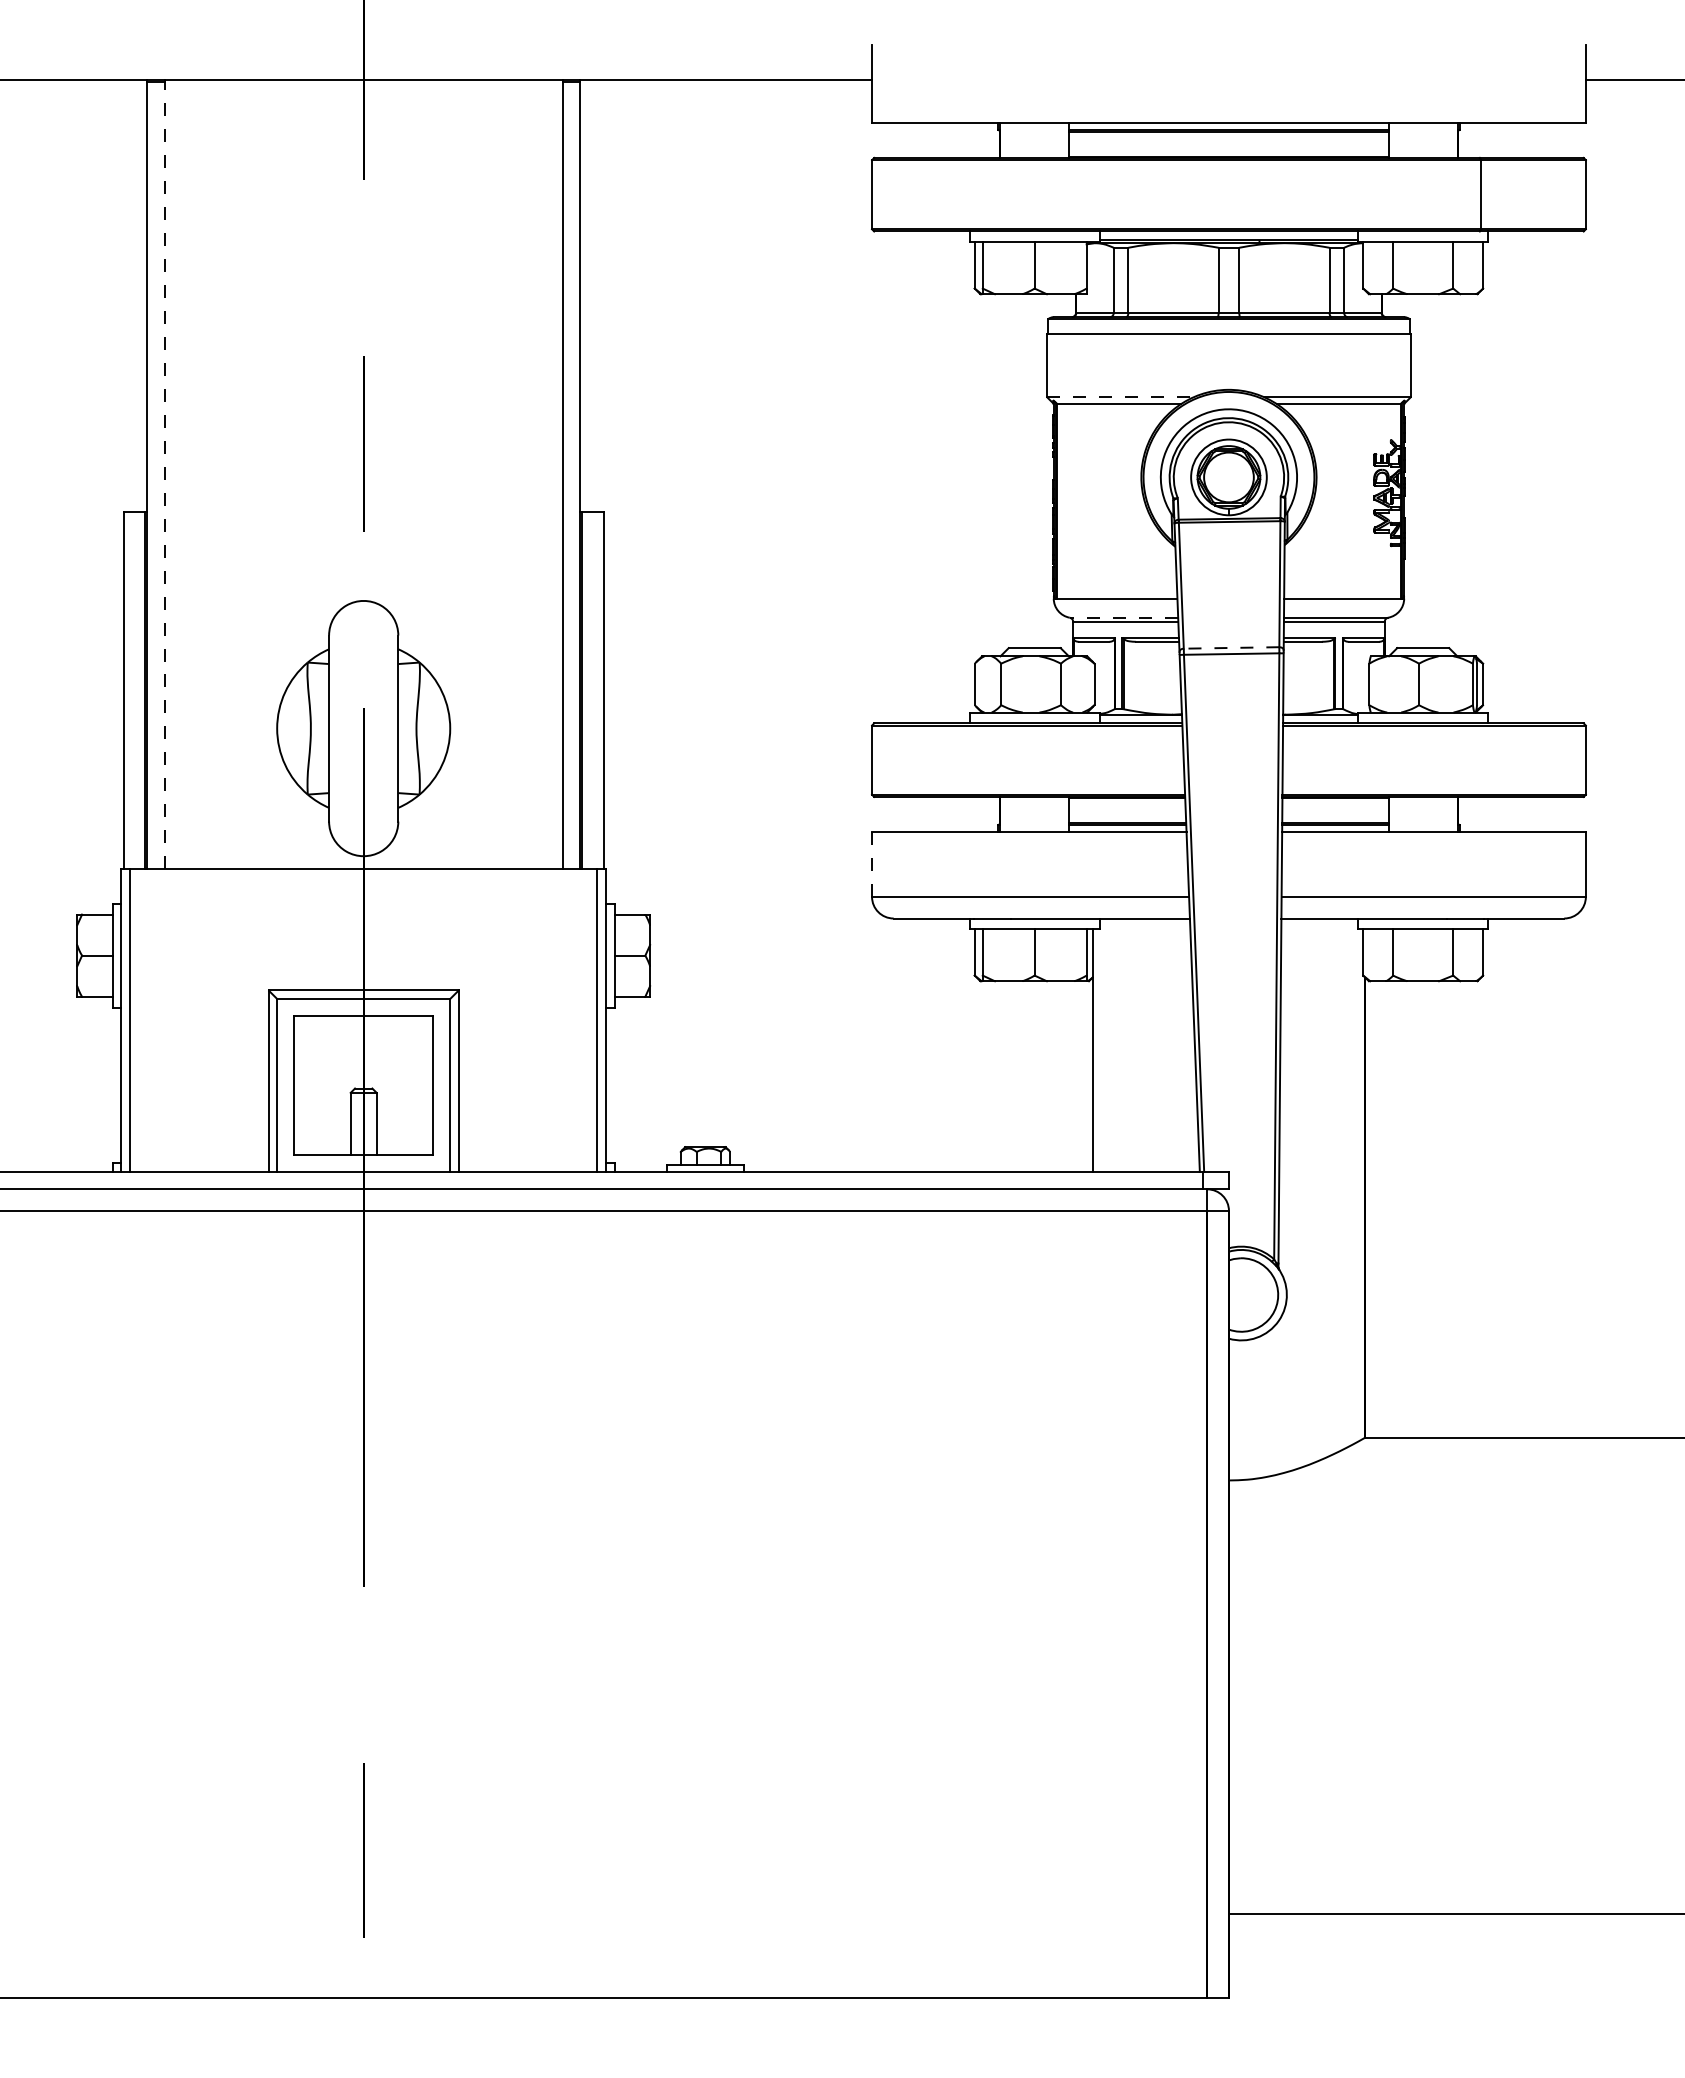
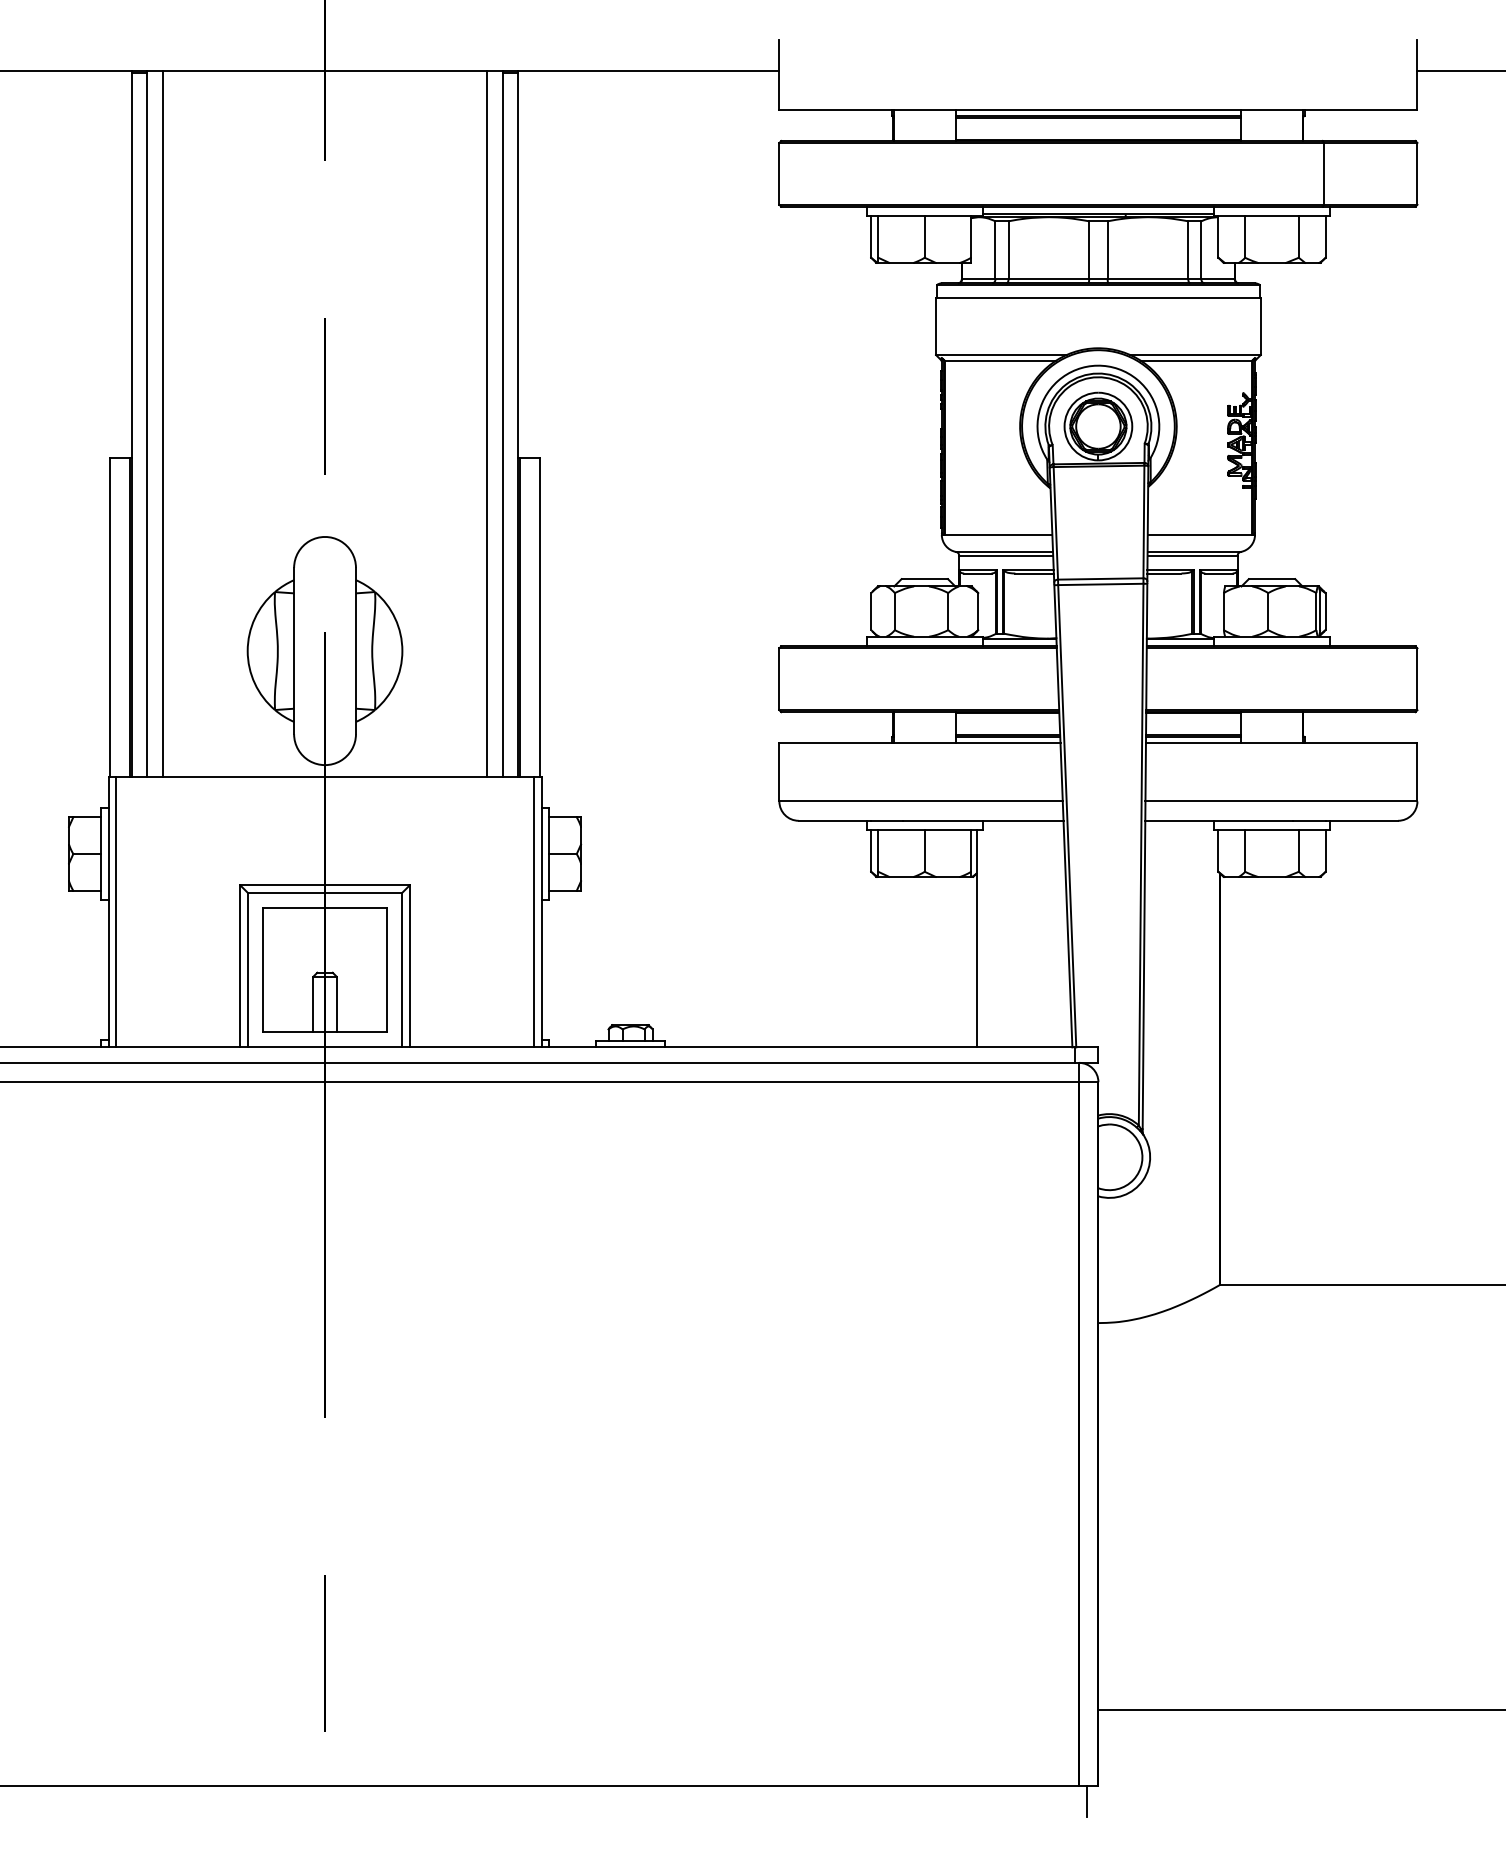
line: (1120, 397) -> (1001, 355), dashed -> solid
line: (182, 474) -> (163, 423), added
line: (545, 474) -> (487, 423), added
line: (164, 475) -> (147, 424), dashed -> solid
line: (1123, 617) -> (1004, 551), dashed -> solid
line: (1231, 647) -> (1100, 578), dashed -> solid
line: (872, 864) -> (779, 772), dashed -> solid
line: (1215, 2015) -> (1086, 1801), added

